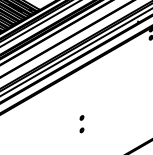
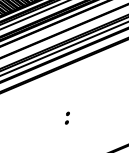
part: (81, 124) -> (66, 118), size x0.7

